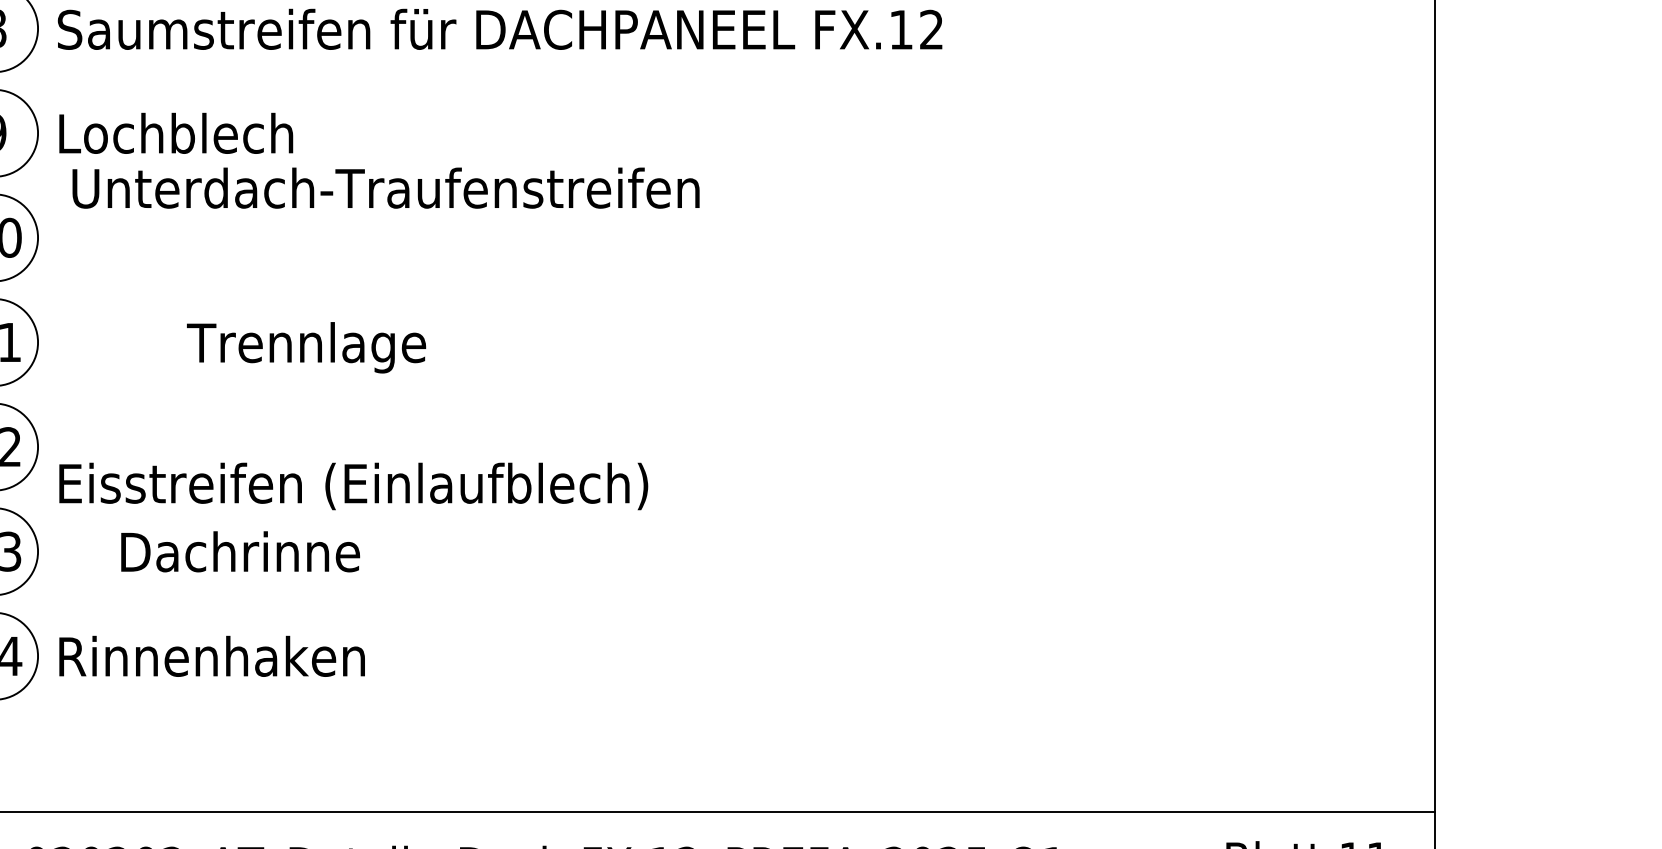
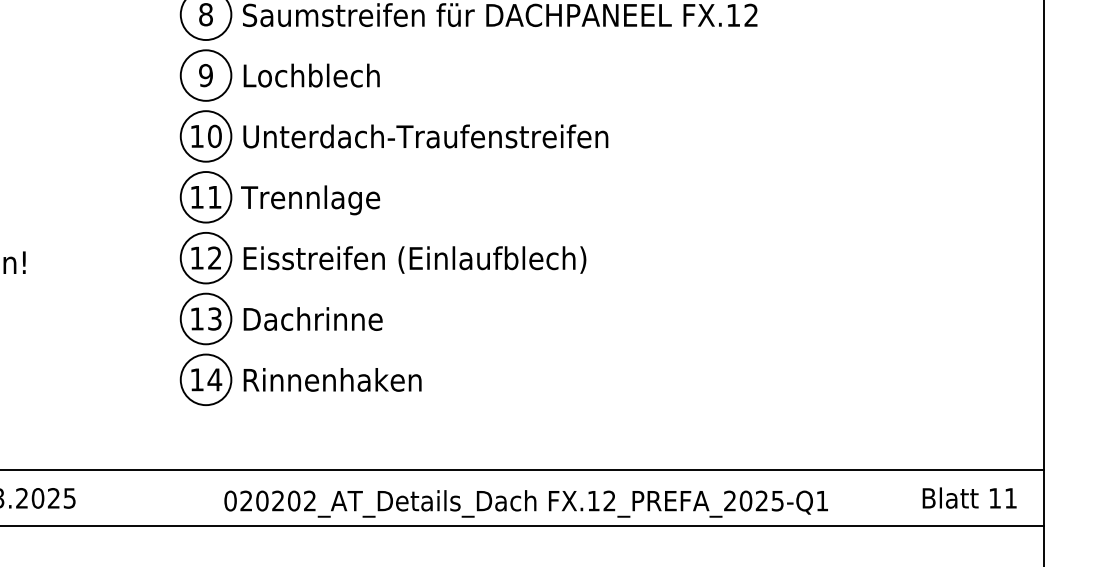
text: (385, 188) -> (425, 136), moved
text: (306, 348) -> (310, 200), moved
text: (352, 485) -> (414, 259), moved
text: (239, 550) -> (312, 318), moved

